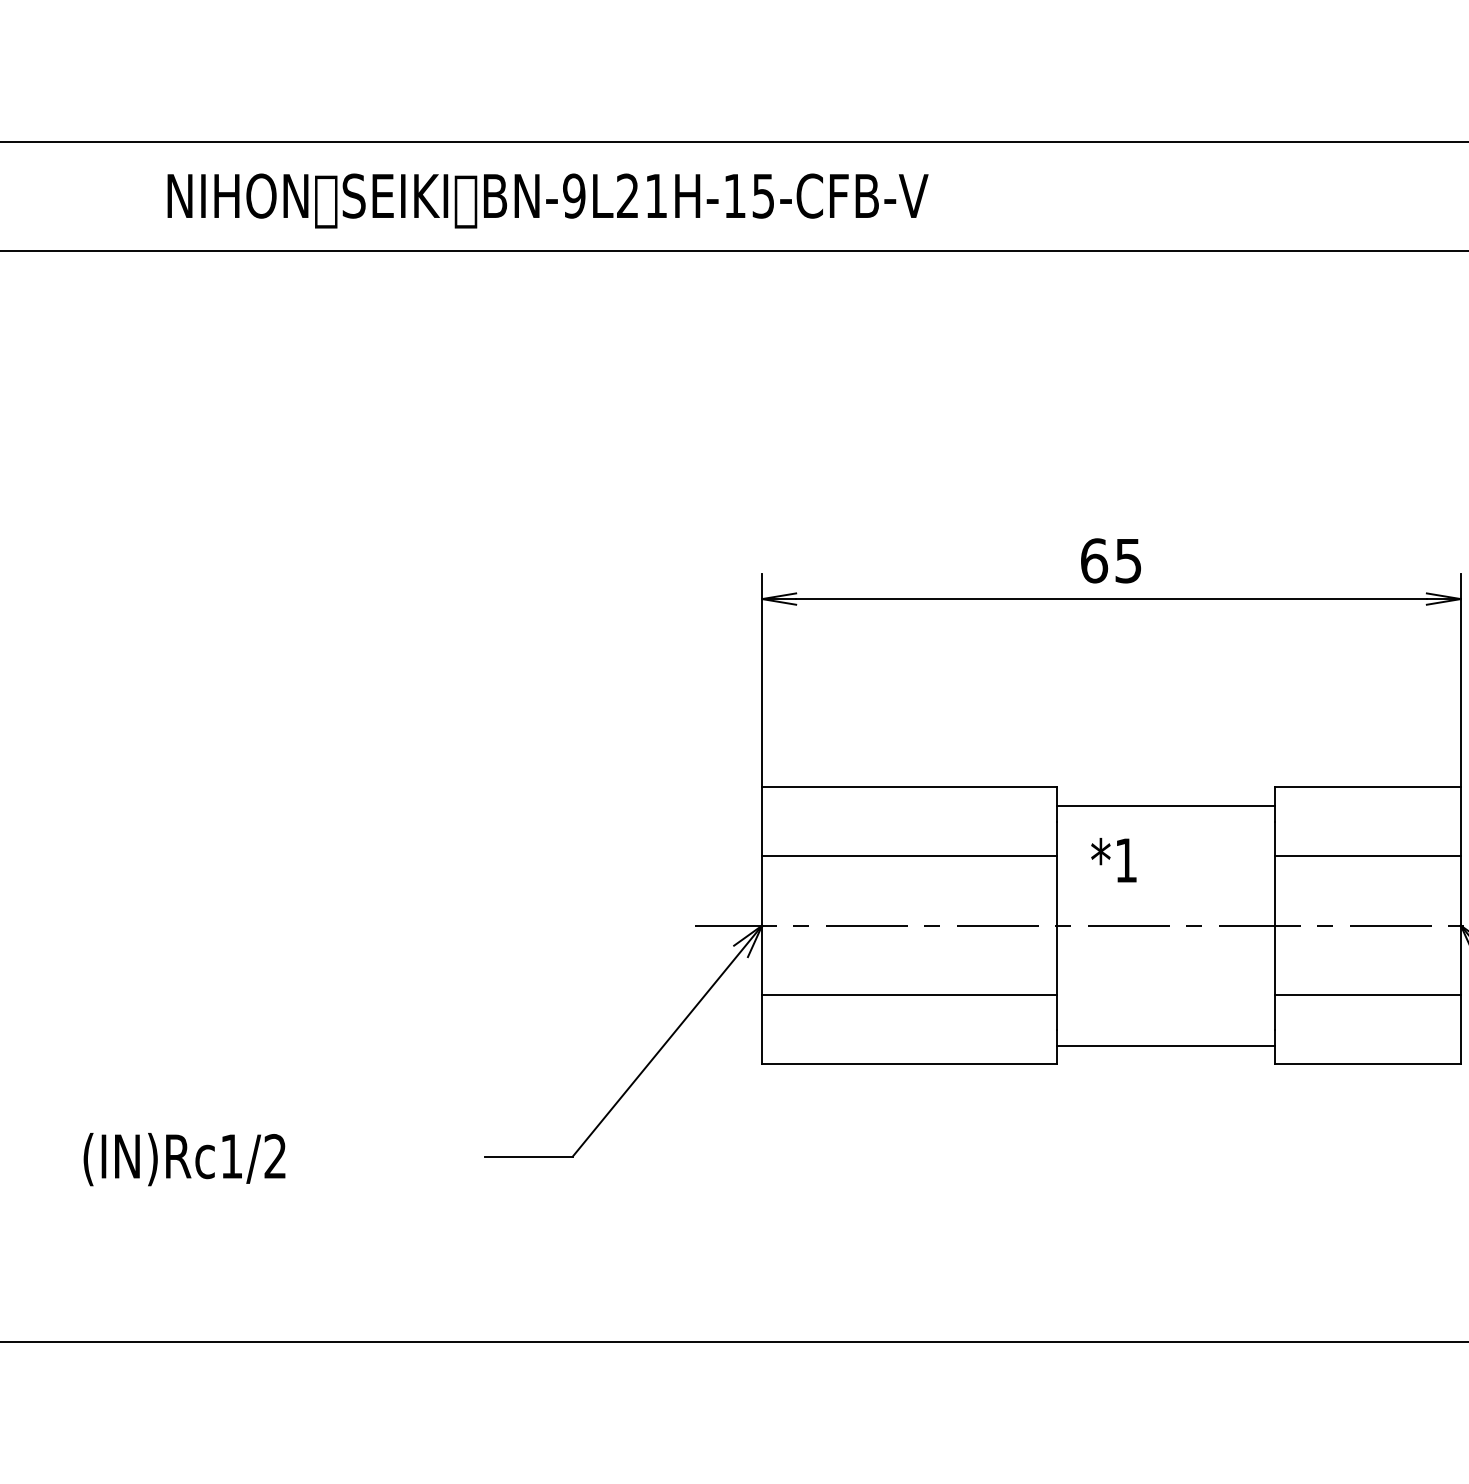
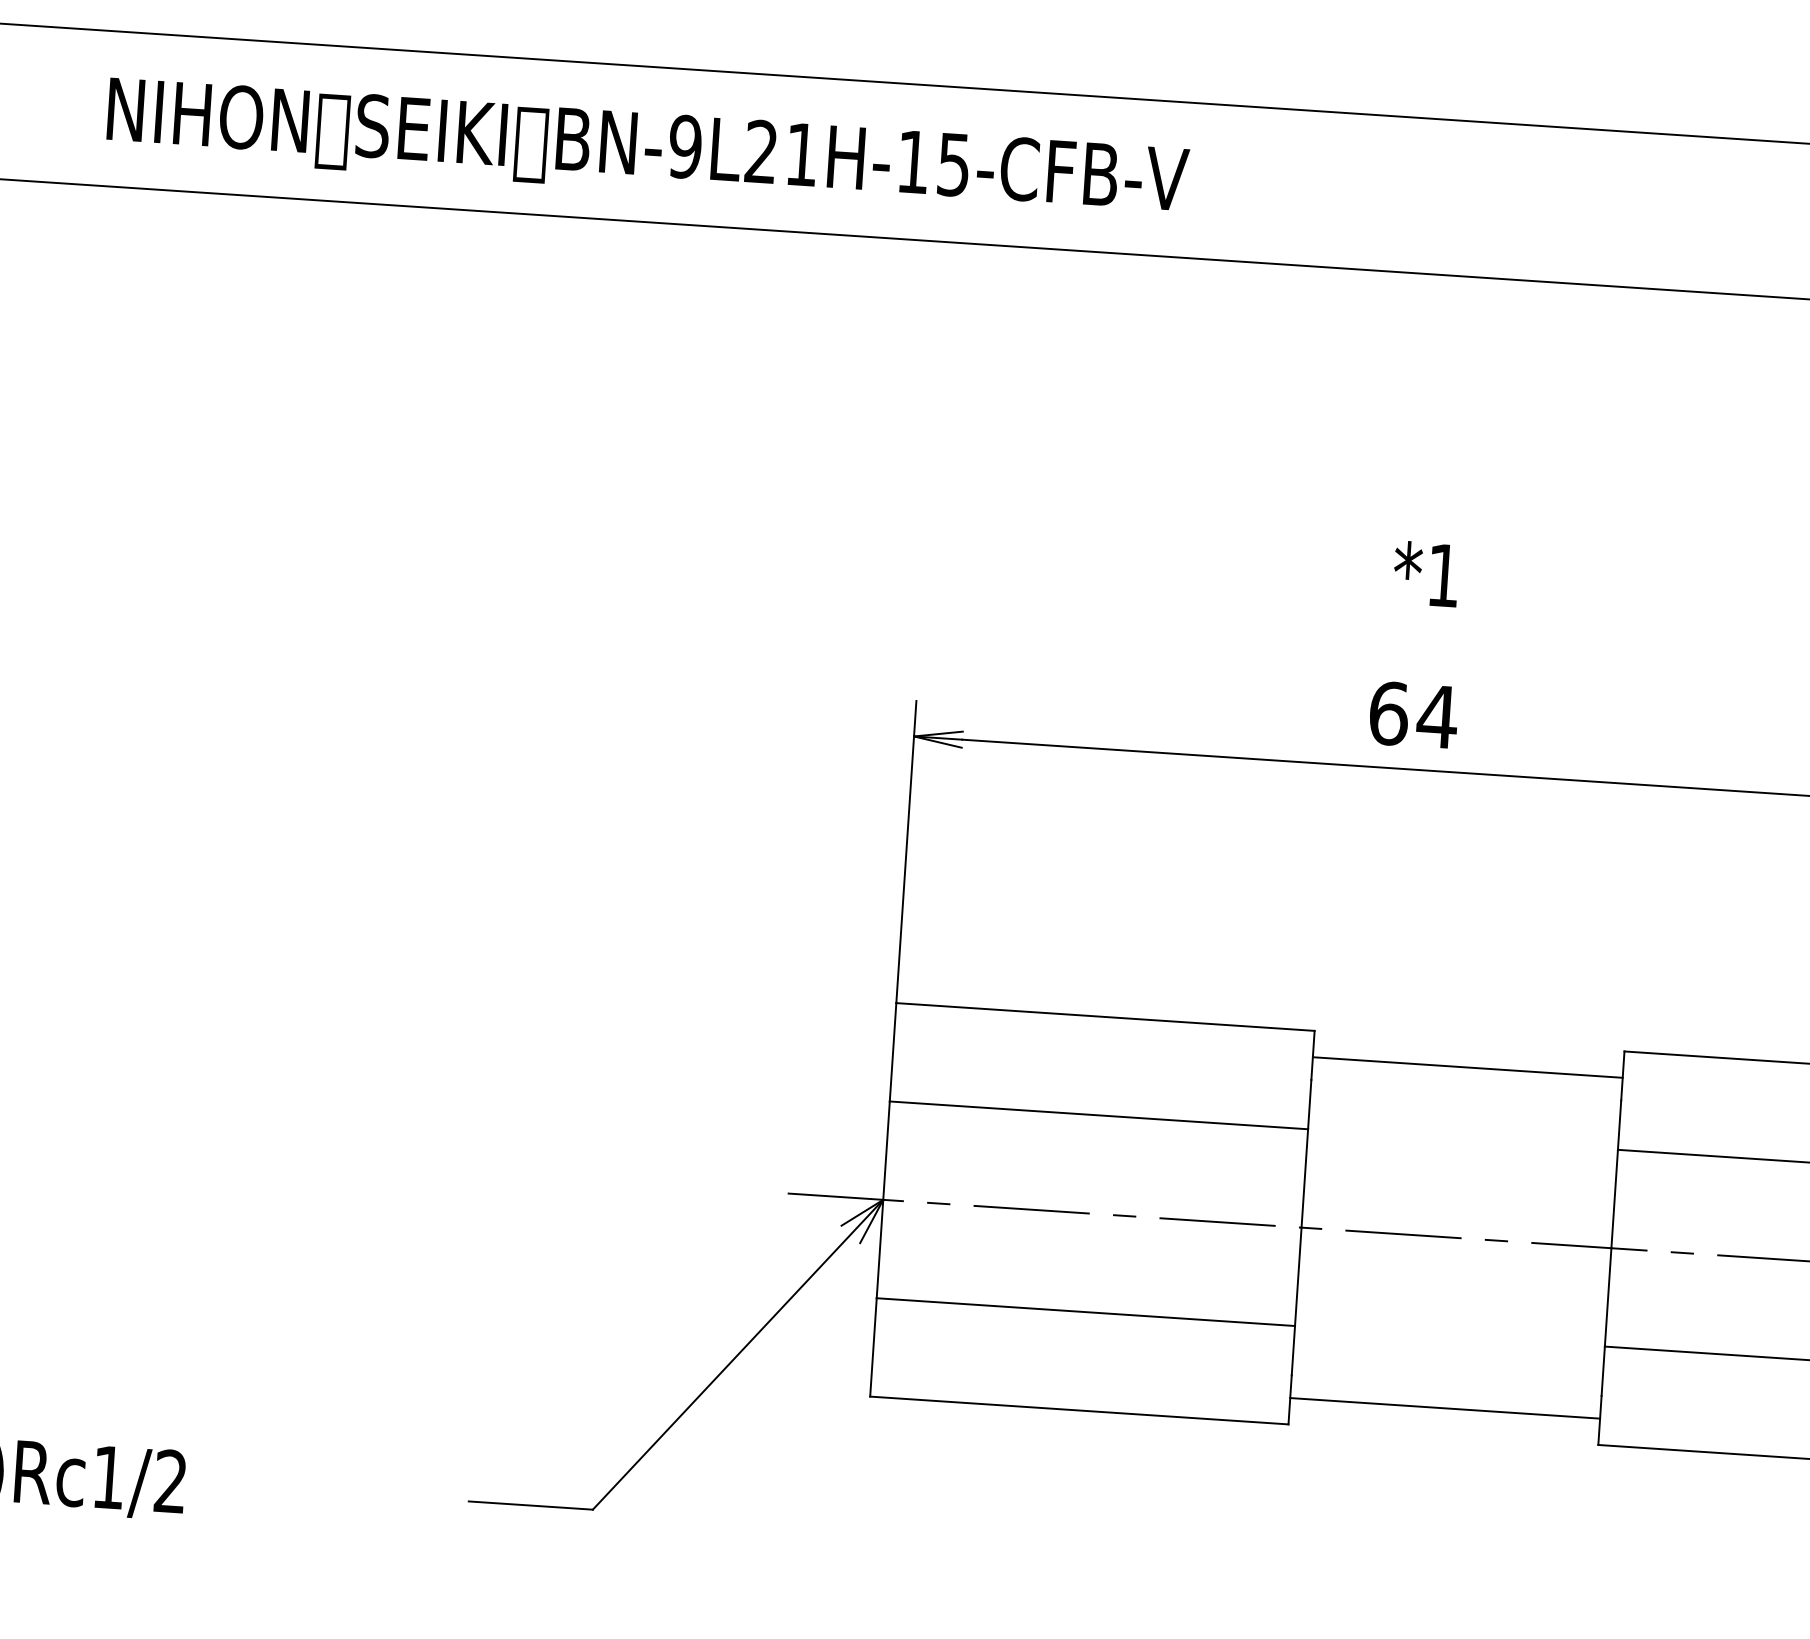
text: (1128, 561) -> (1437, 717), 65 -> 64
text: (1113, 860) -> (1425, 574), moved

